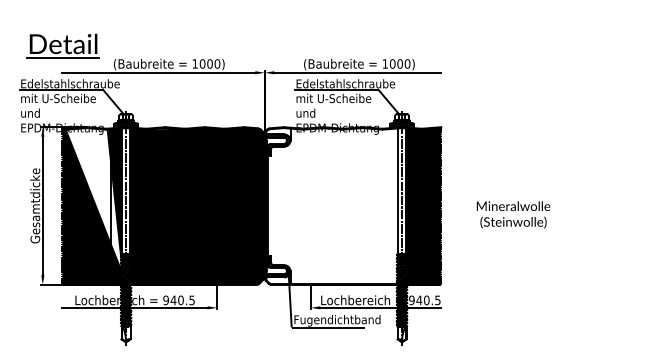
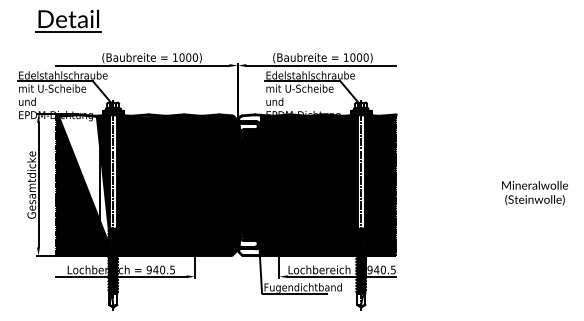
part: (62, 45) -> (67, 20), moved
fill: (332, 205) -> (298, 184), added
text: (513, 214) -> (535, 192), moved

